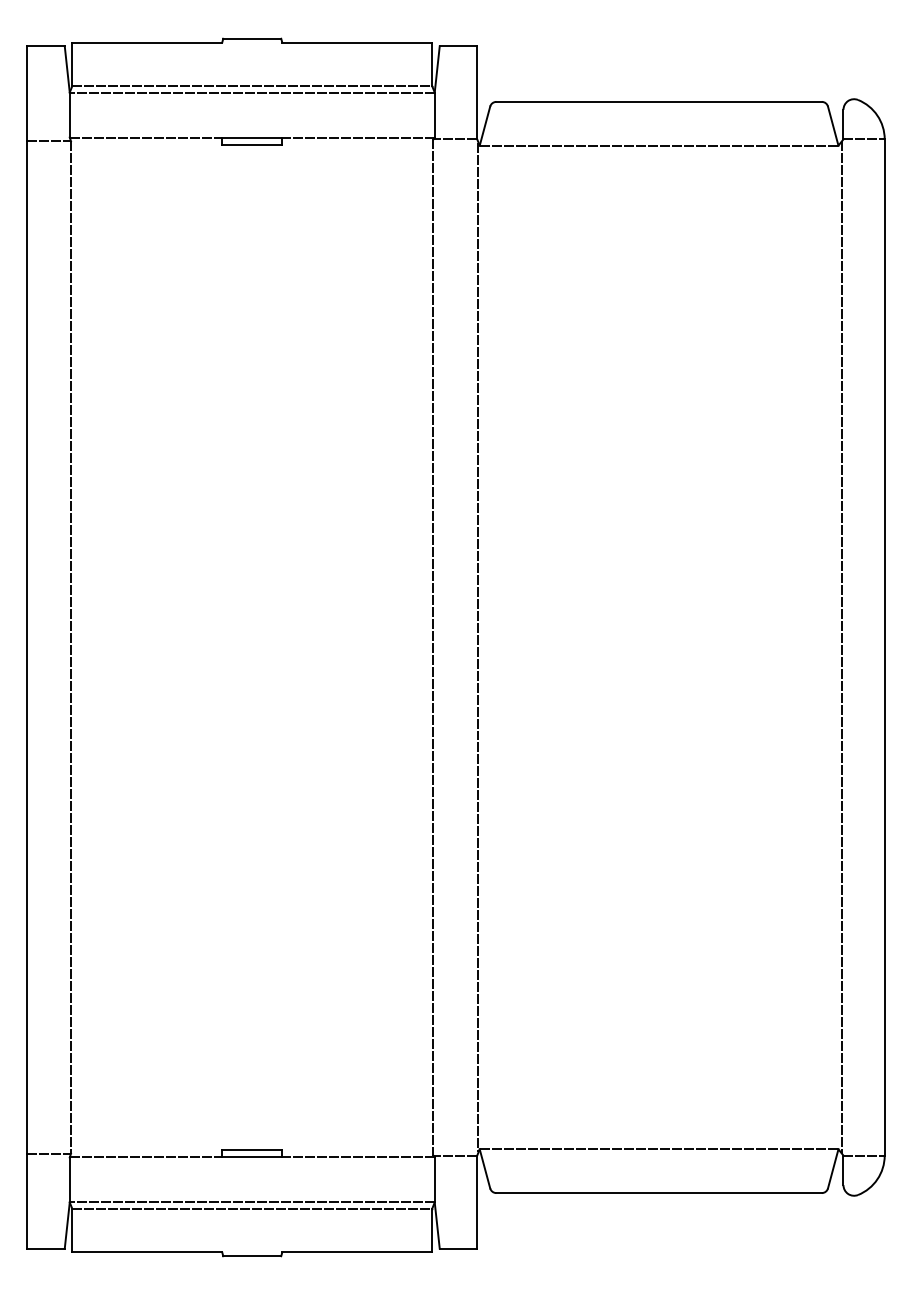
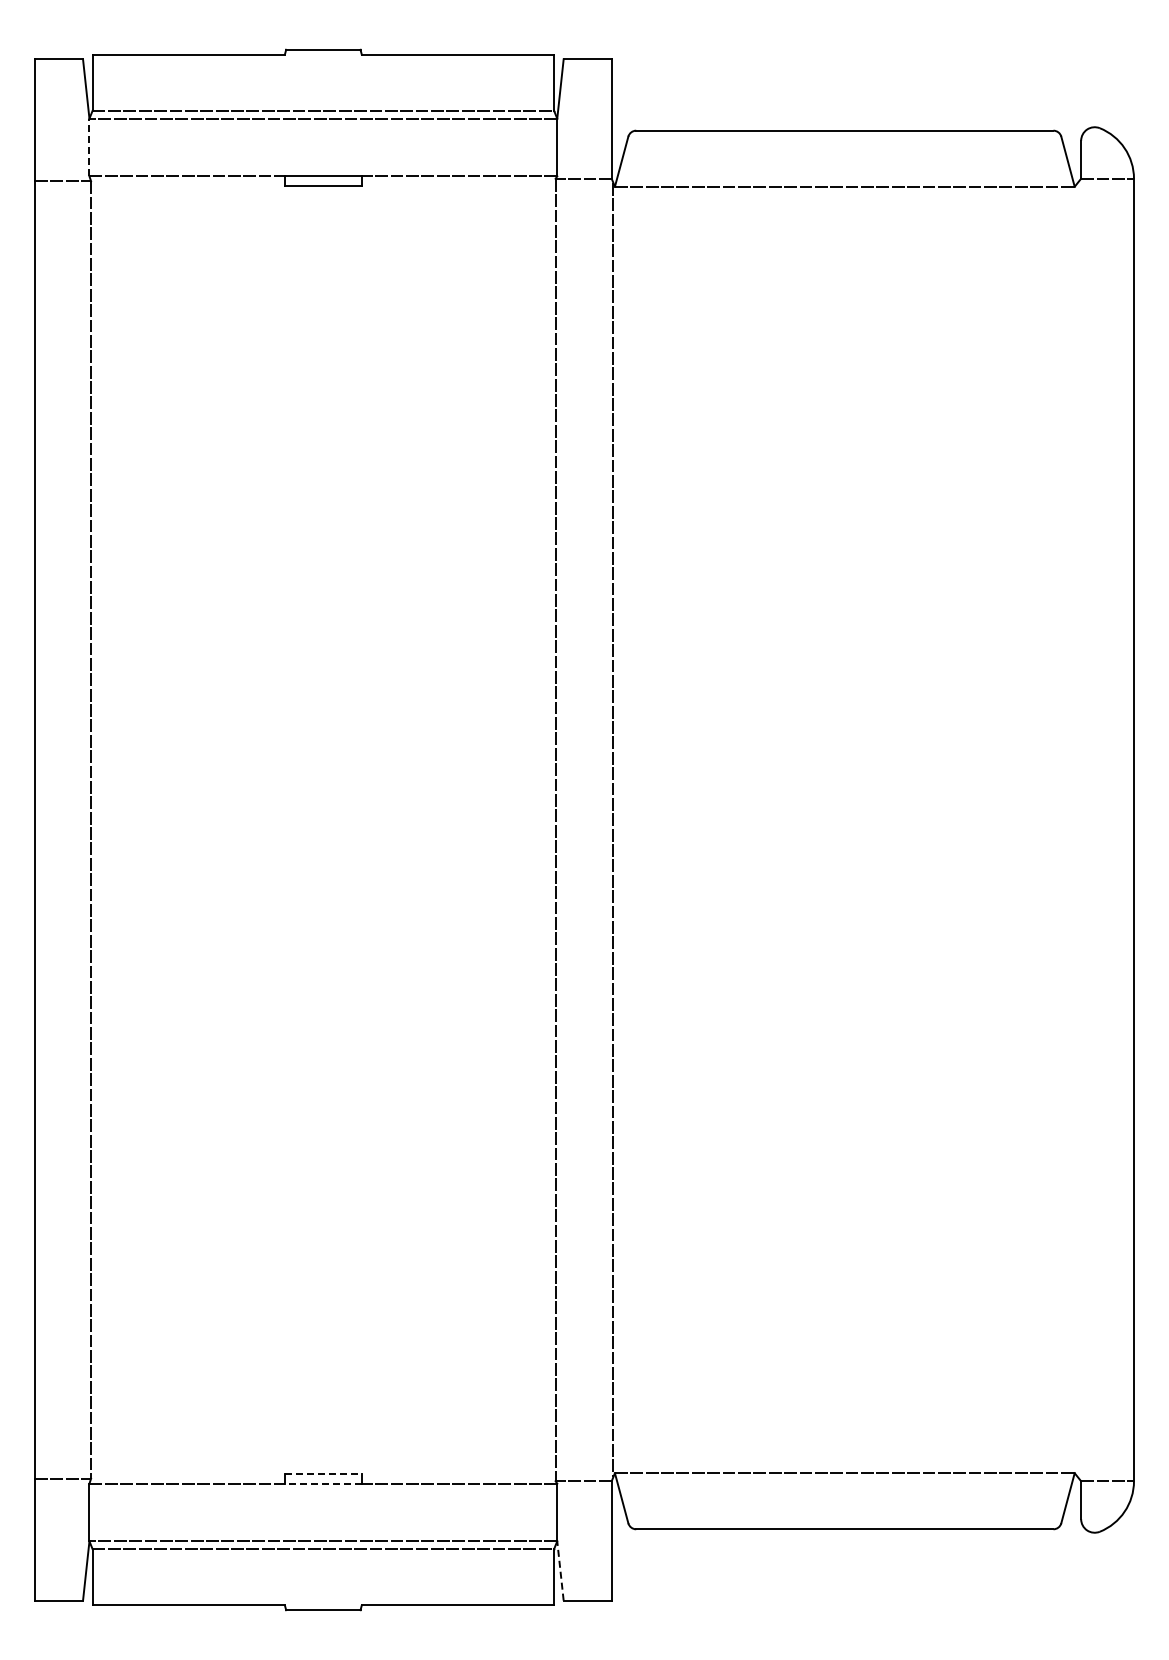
line: (69, 115) -> (89, 147), solid -> dashed
line: (842, 647) -> (1079, 829), removed
line: (252, 1150) -> (323, 1474), solid -> dashed
line: (251, 1157) -> (322, 1483), solid -> dashed
line: (437, 1225) -> (560, 1570), solid -> dashed

